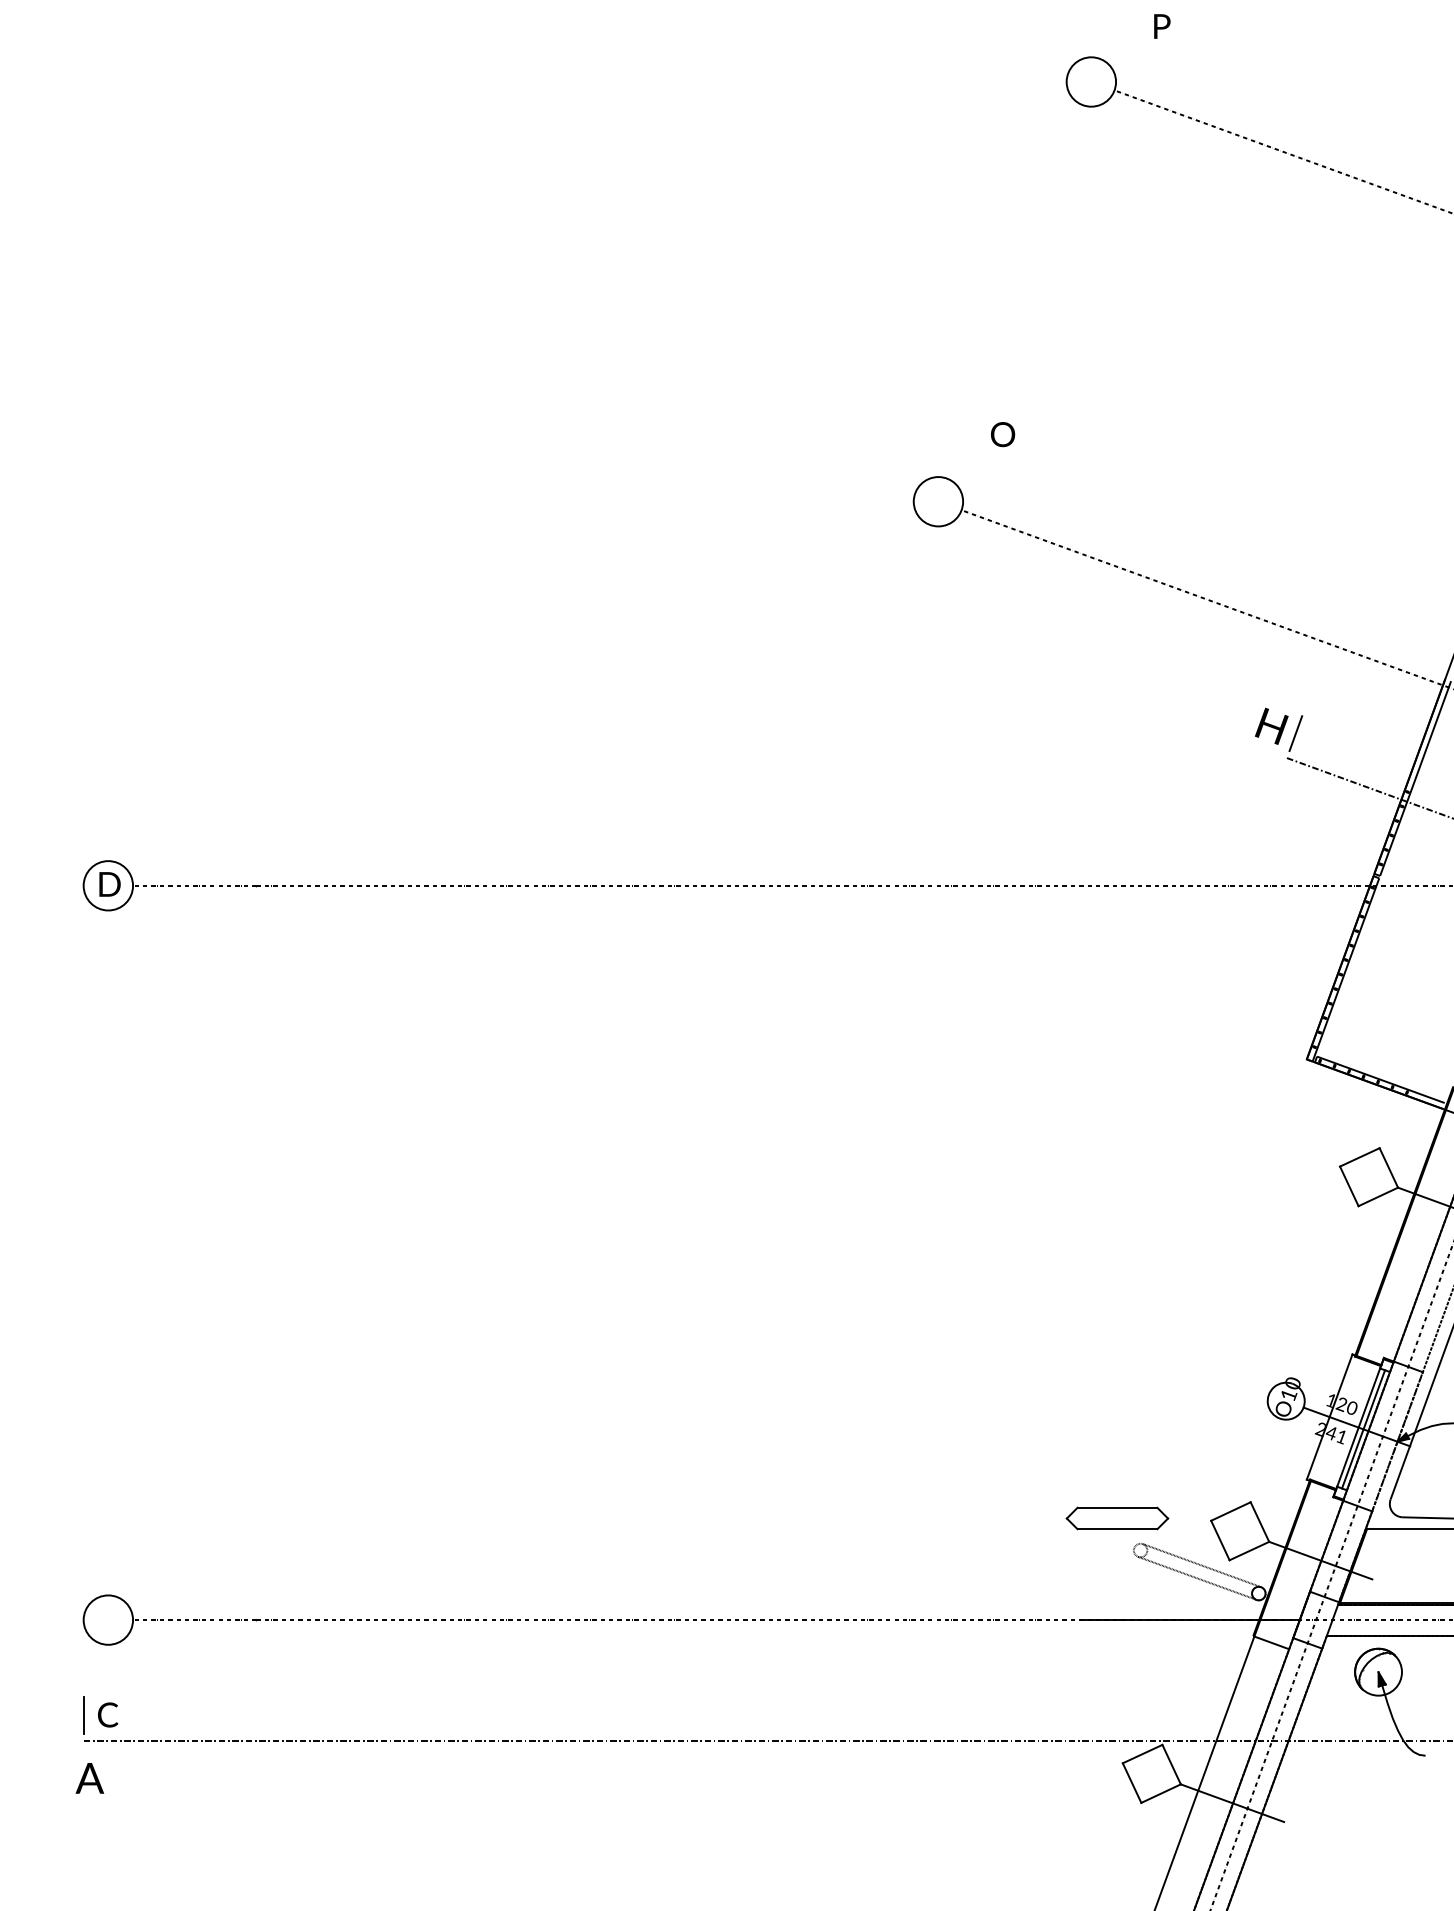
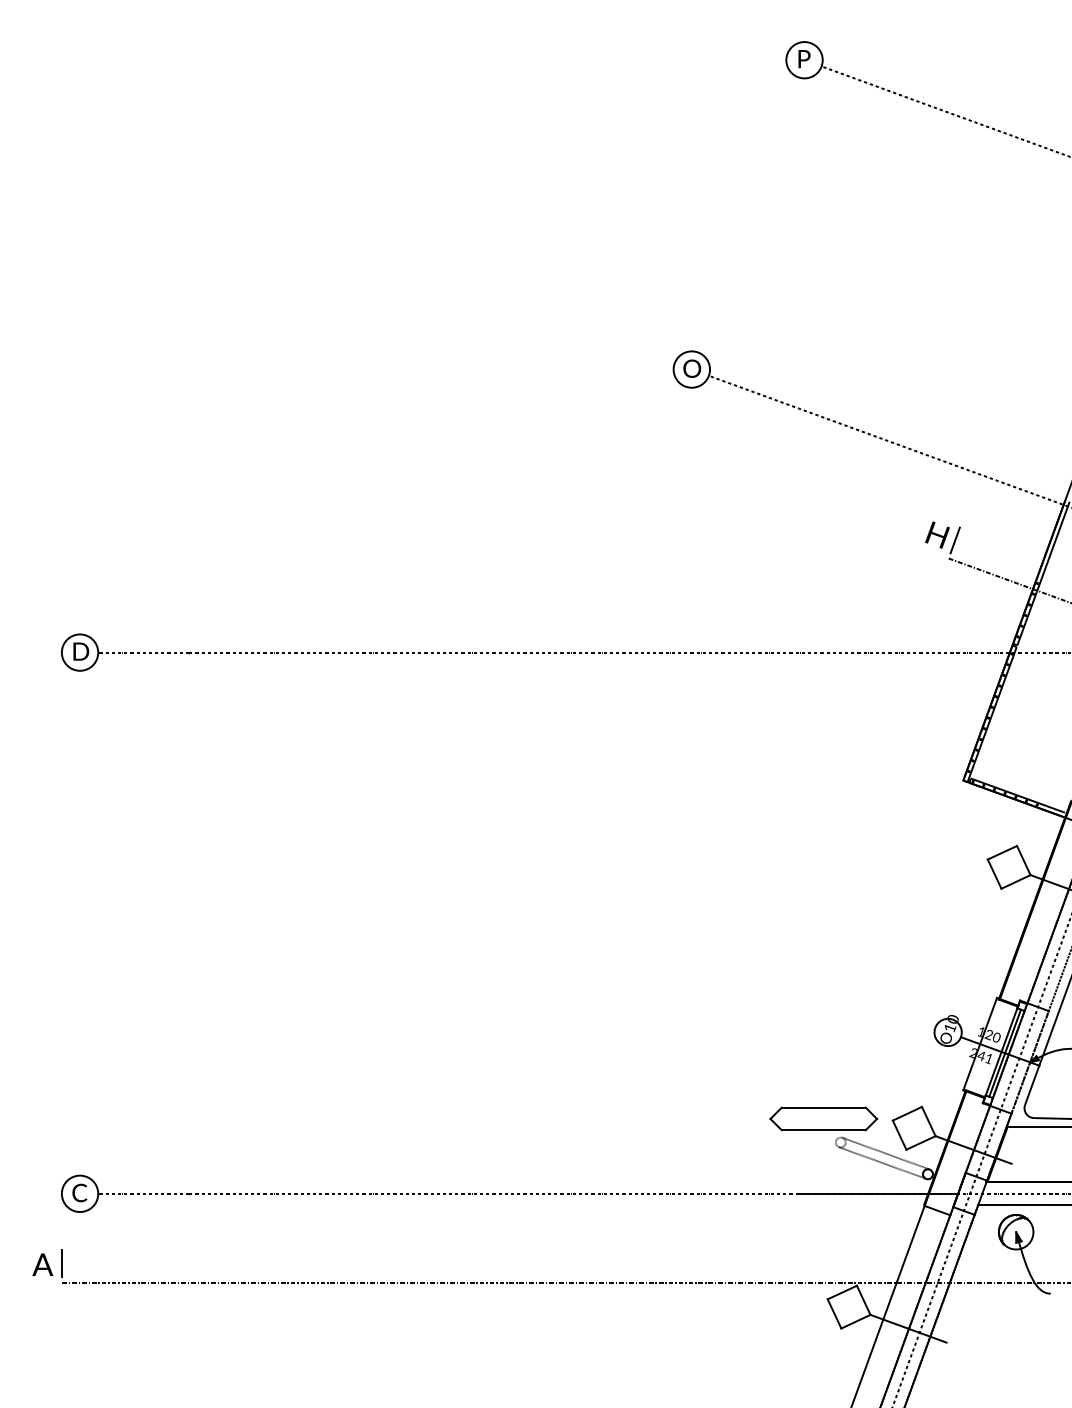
text: (1162, 26) -> (804, 59), moved
text: (1003, 434) -> (692, 368), moved
part: (1117, 1518) -> (823, 1118), size x1.43
text: (108, 1714) -> (80, 1192), moved
text: (89, 1778) -> (42, 1264), moved

